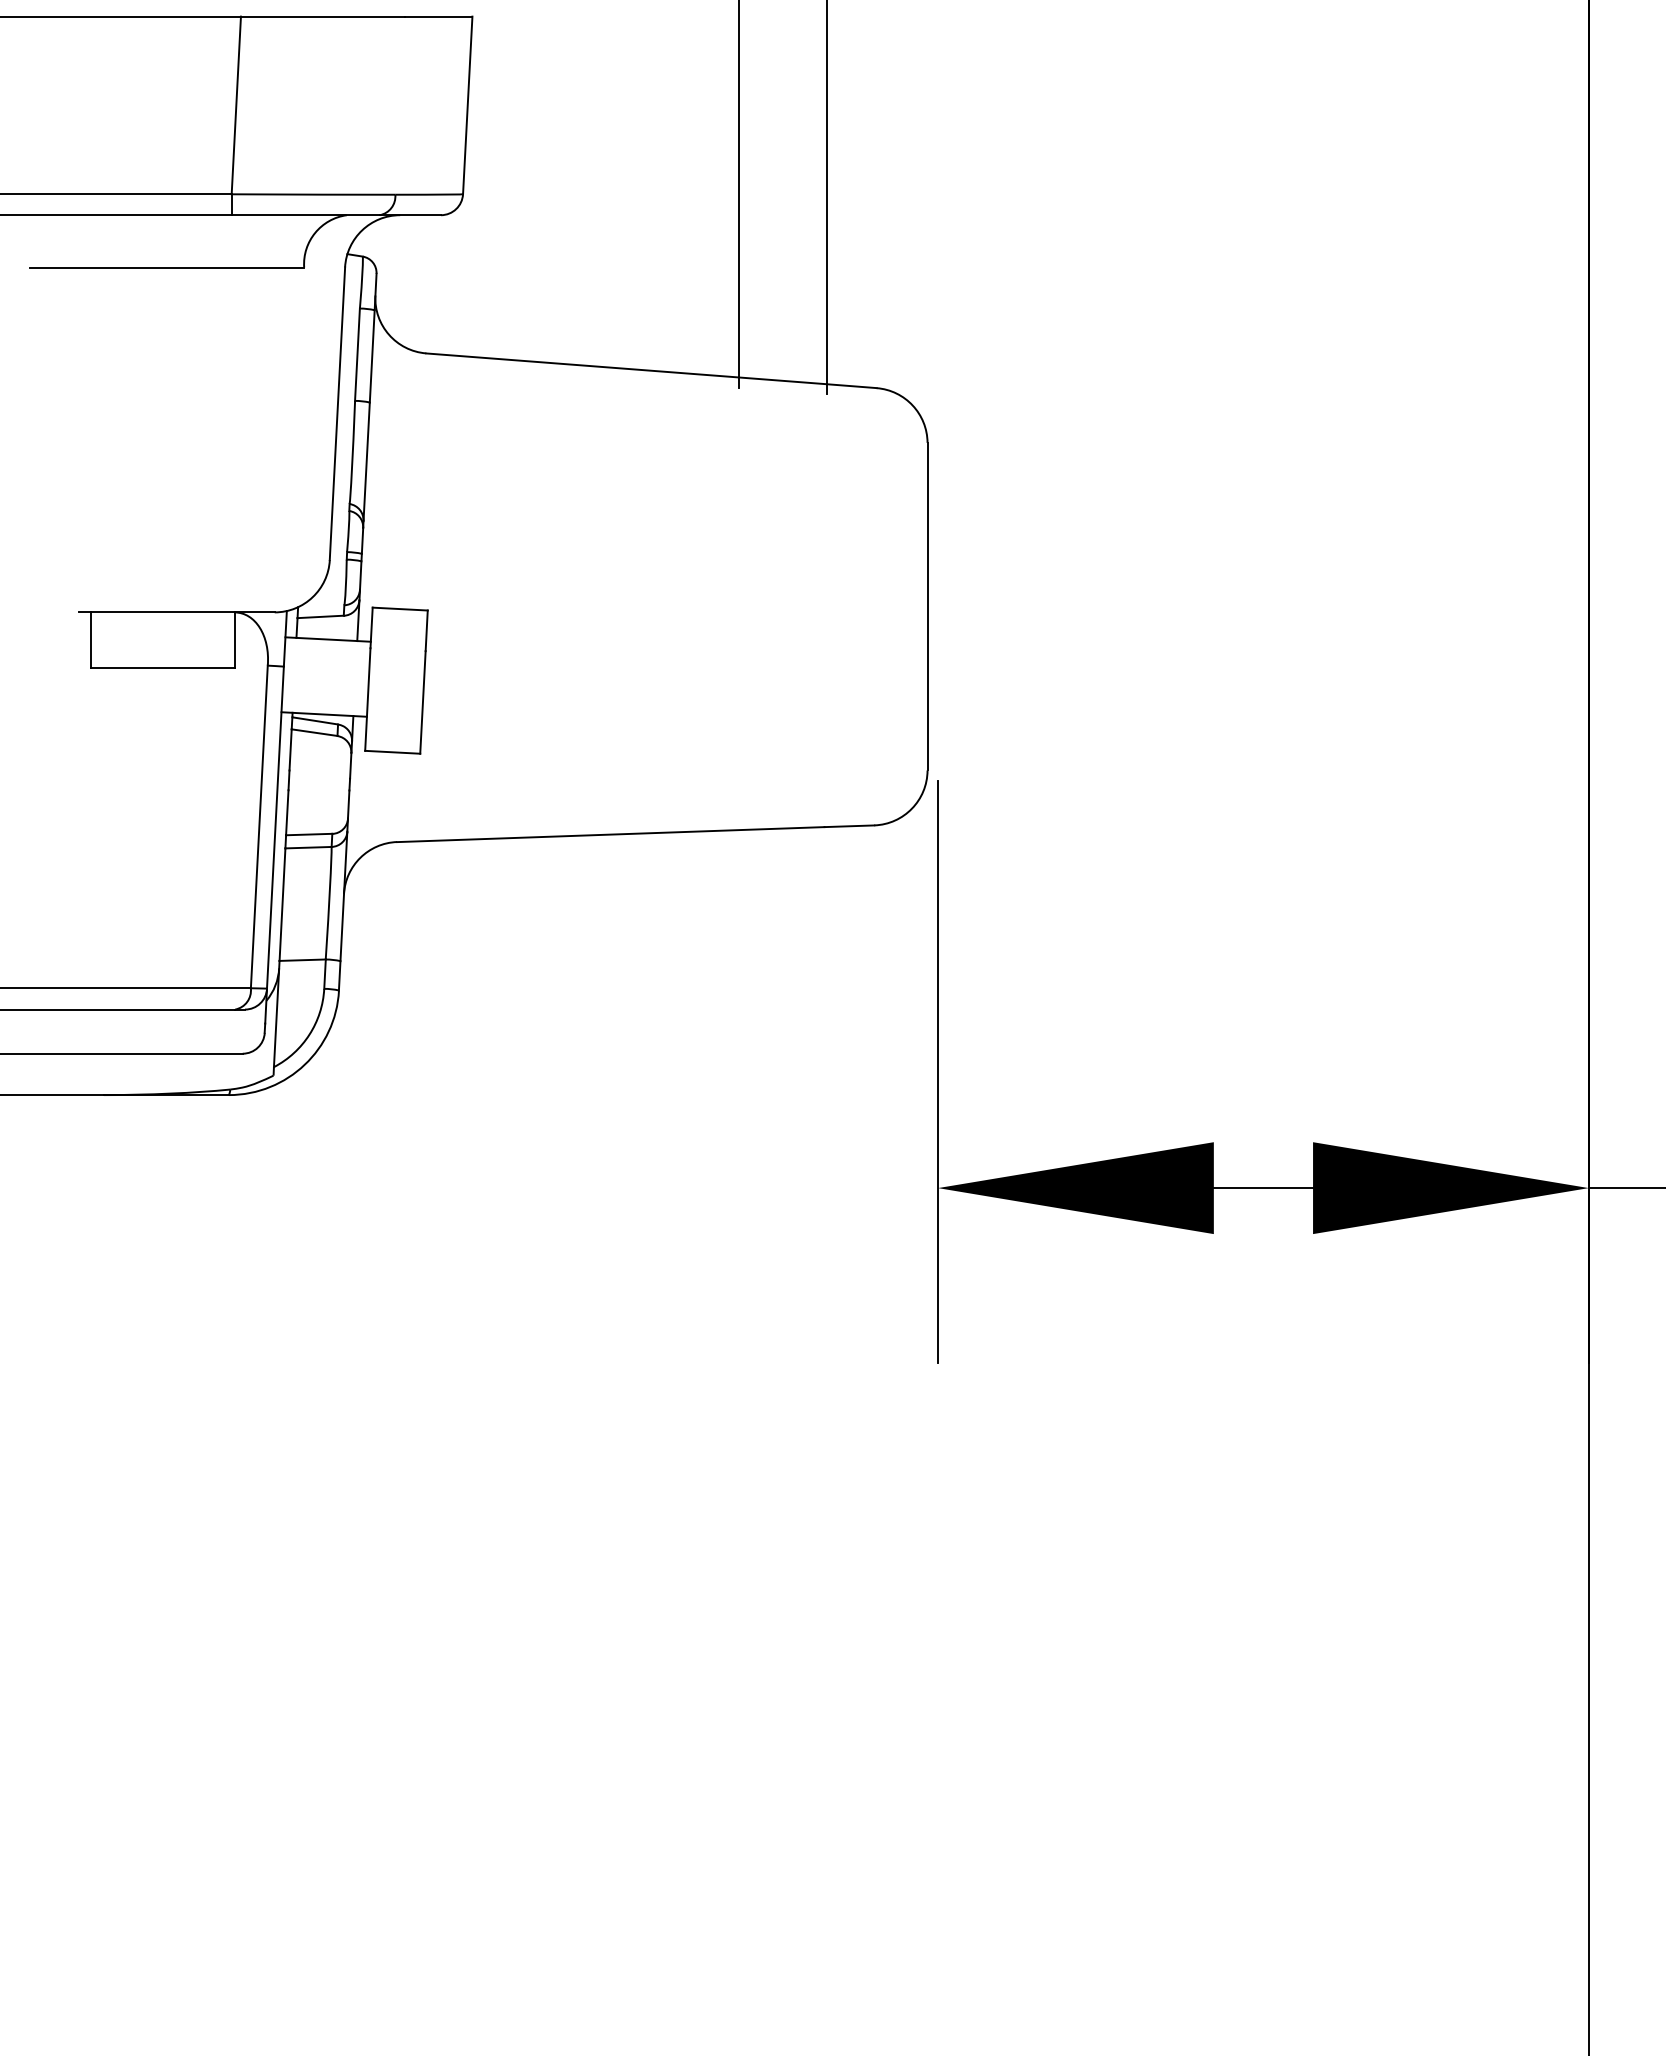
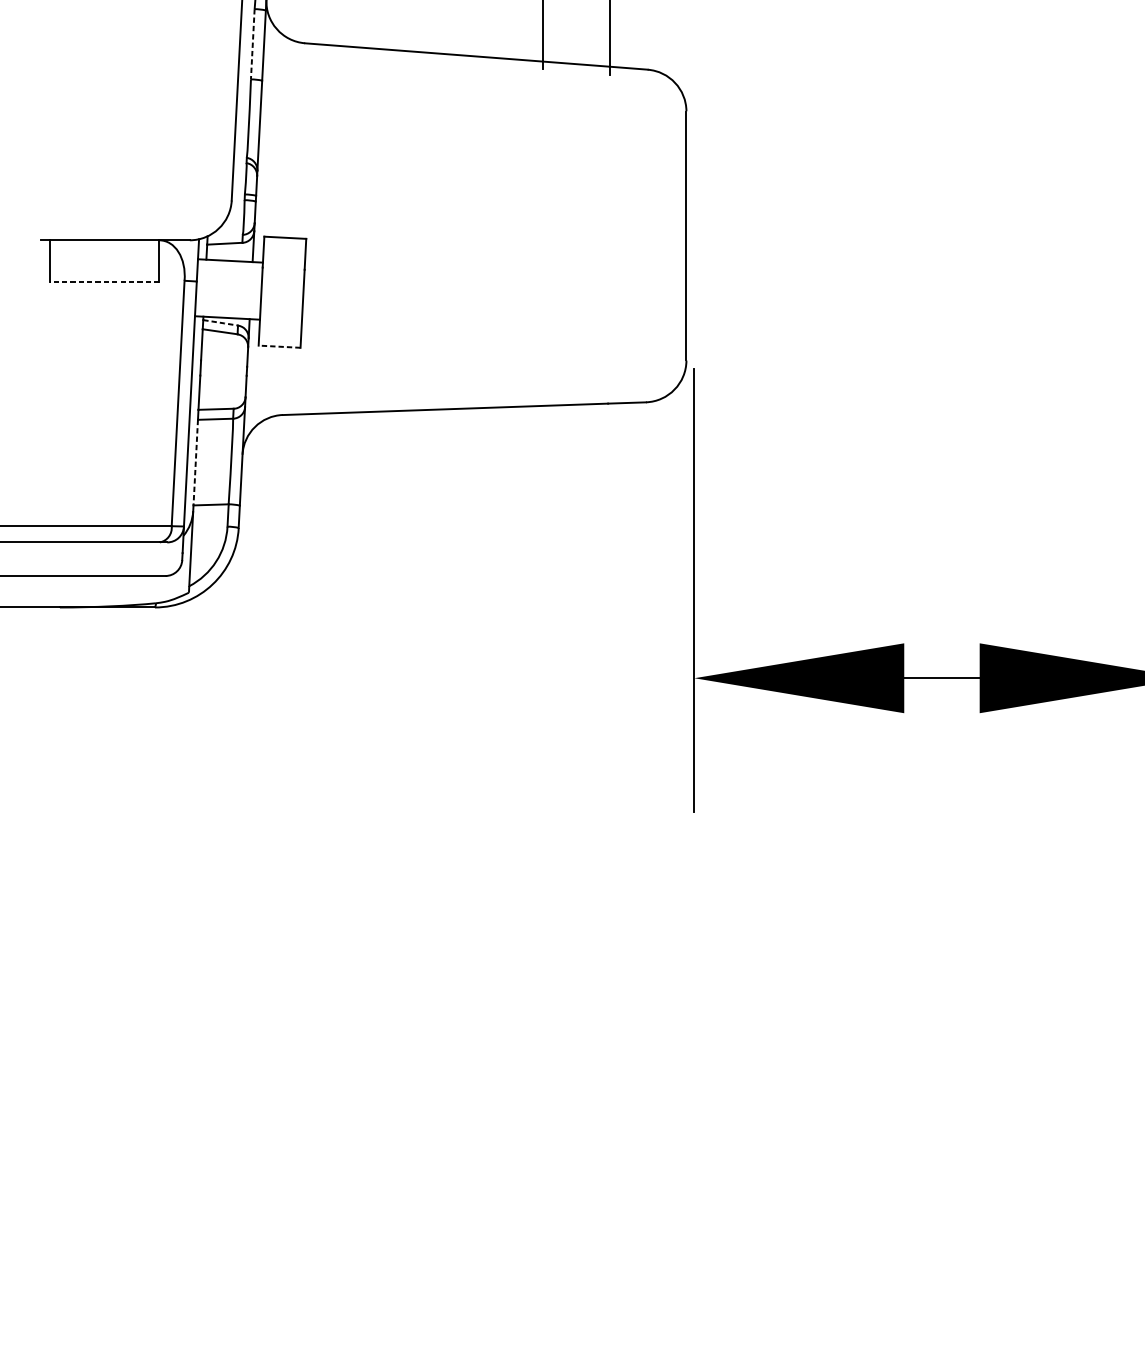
line: (357, 355) -> (252, 44), solid -> dashed
line: (162, 667) -> (104, 282), solid -> dashed
line: (316, 721) -> (221, 323), solid -> dashed
line: (392, 752) -> (279, 346), solid -> dashed
line: (282, 905) -> (195, 463), solid -> dashed

